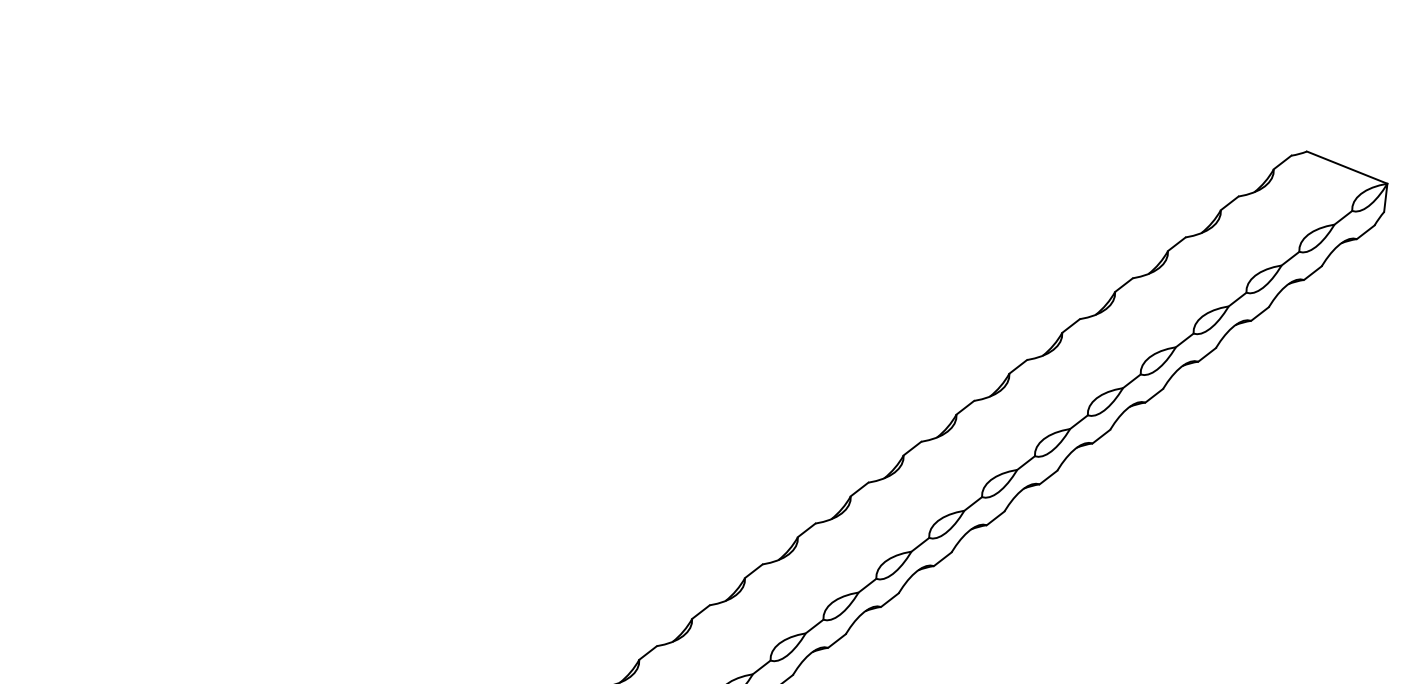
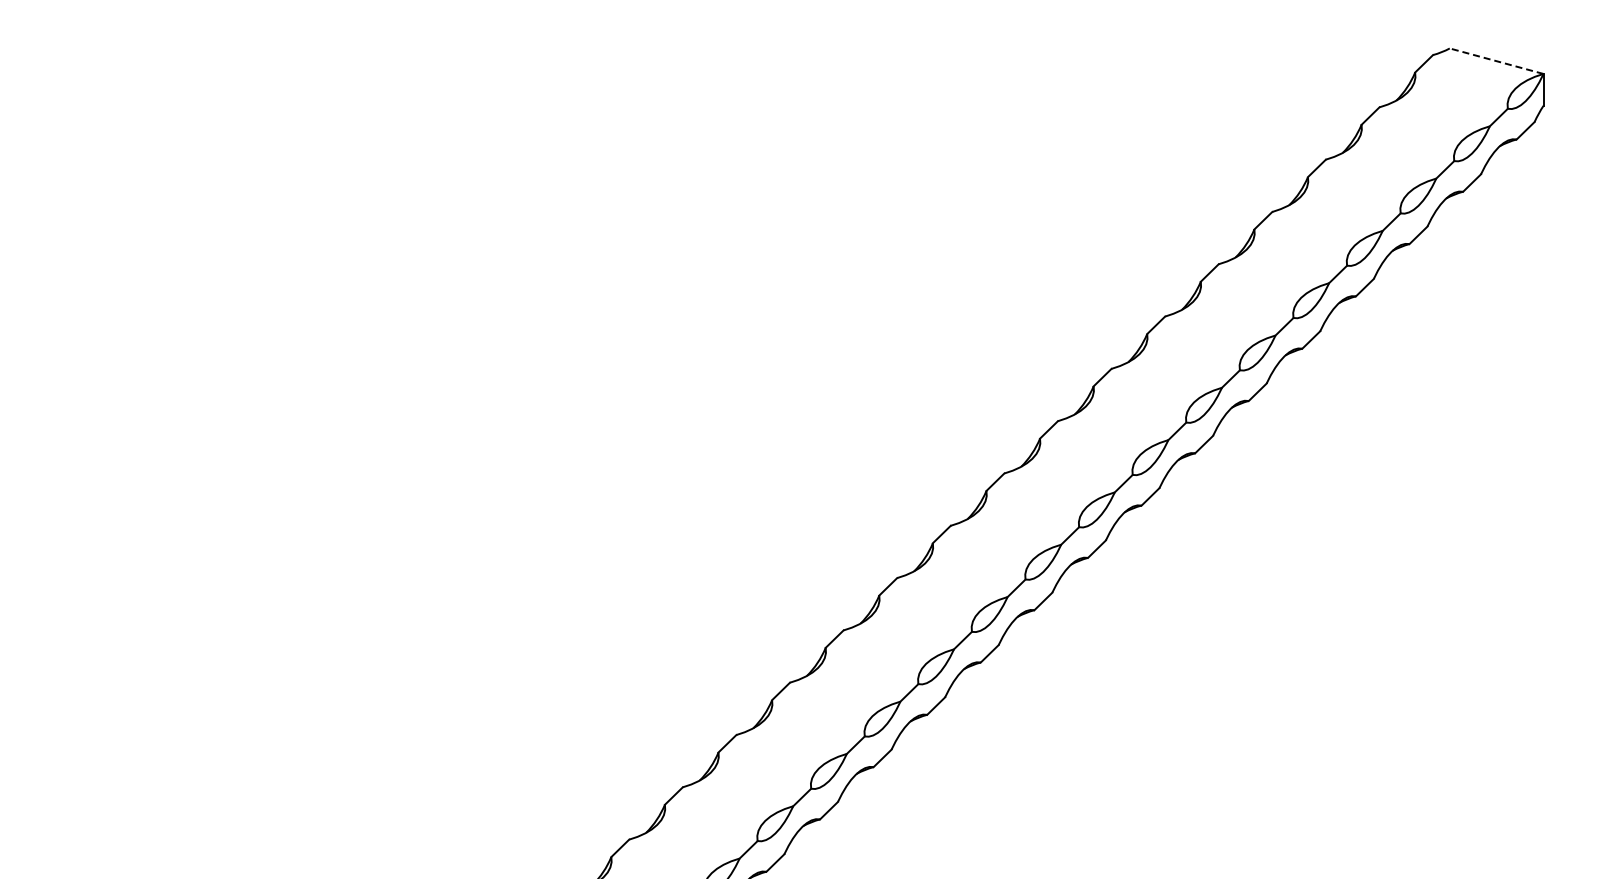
line: (1347, 167) -> (1496, 61), solid -> dashed

